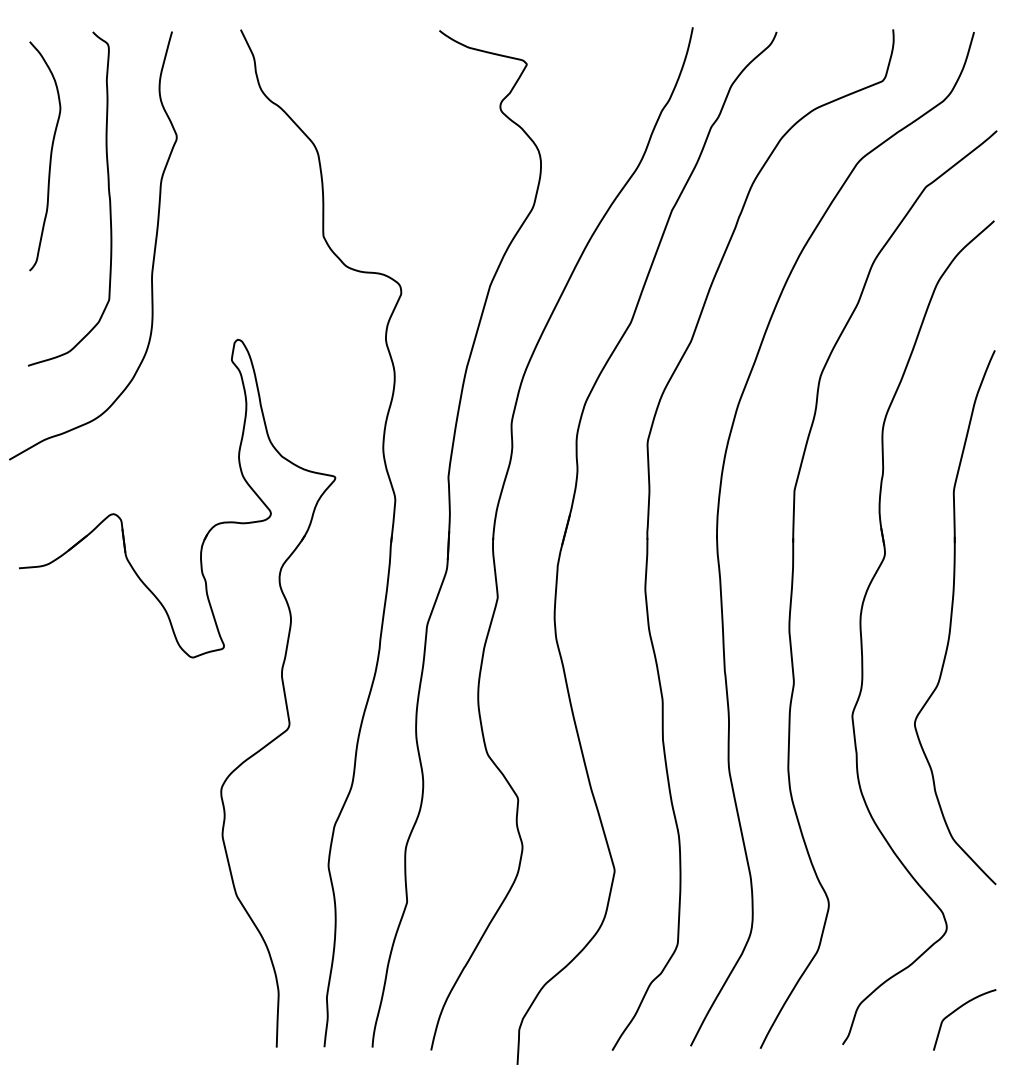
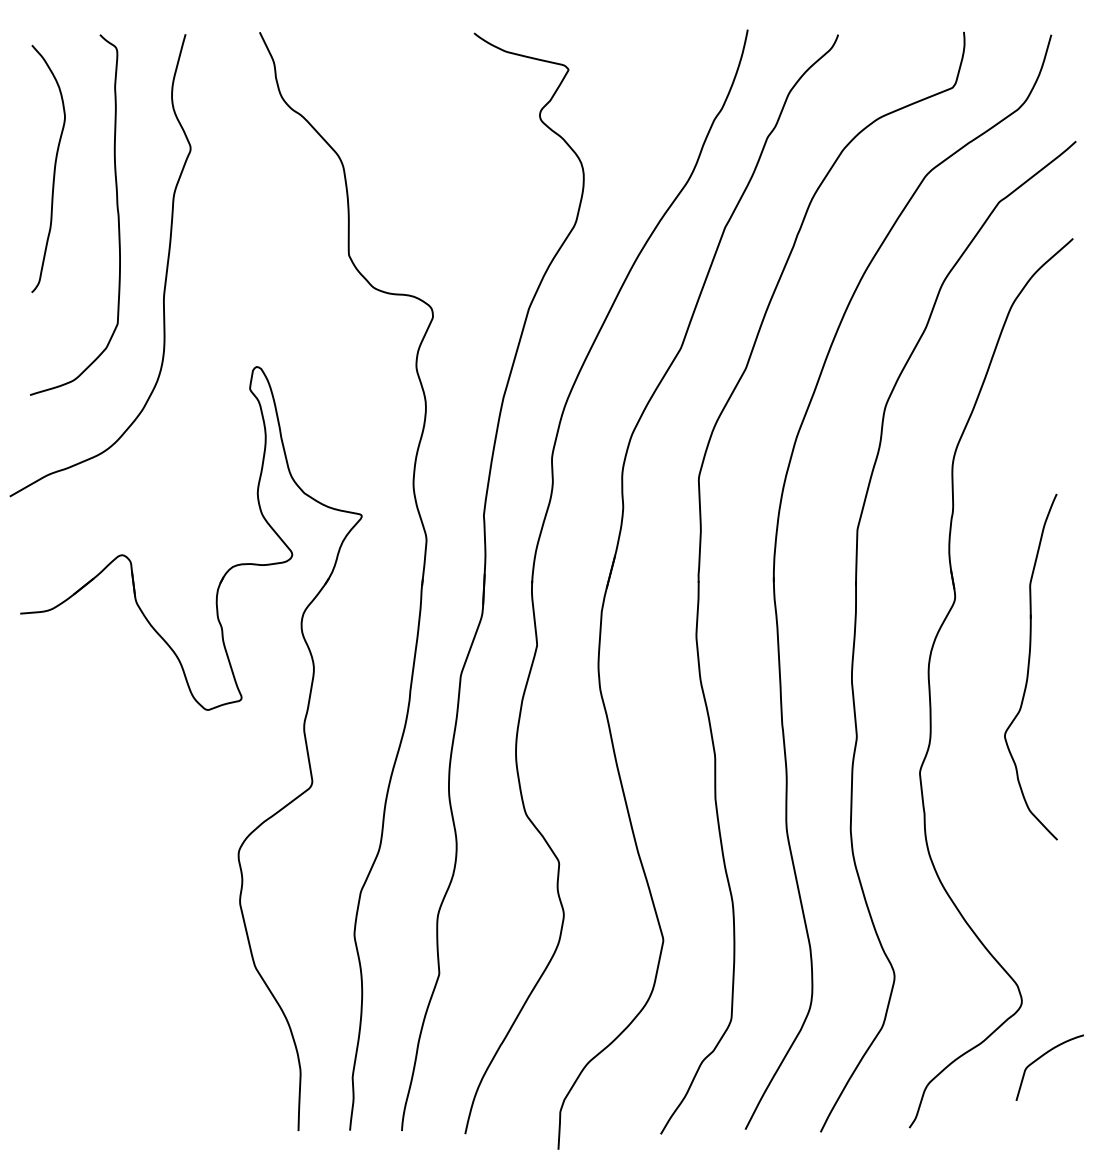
part: (955, 617) -> (1031, 666), size x0.6
curve: (957, 1010) -> (1042, 1057), moved

